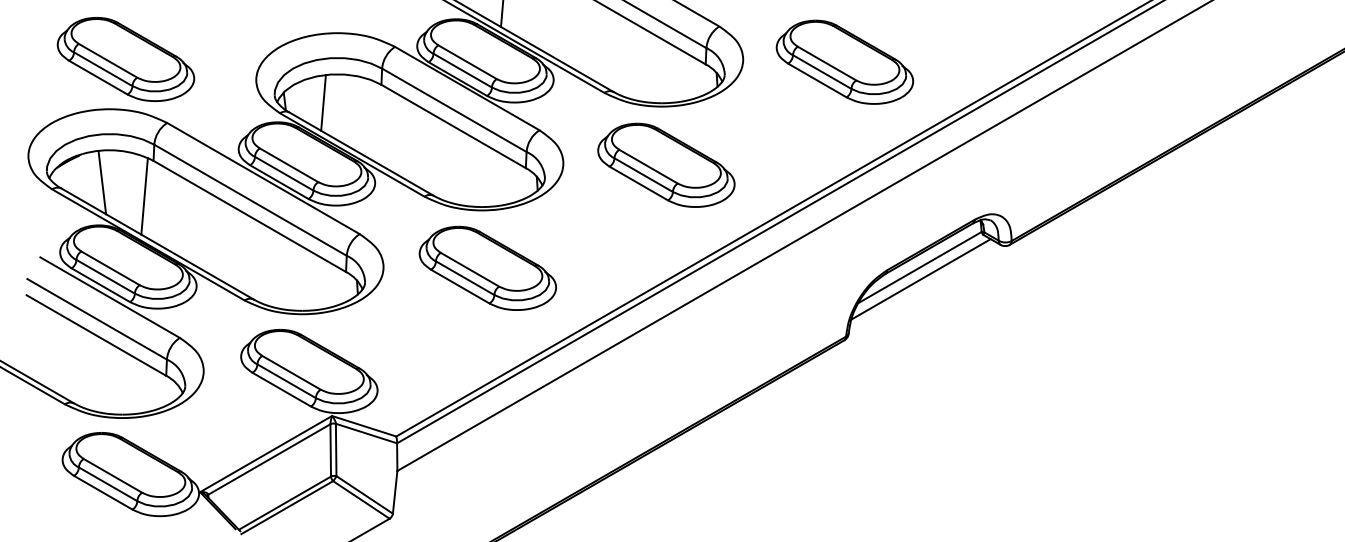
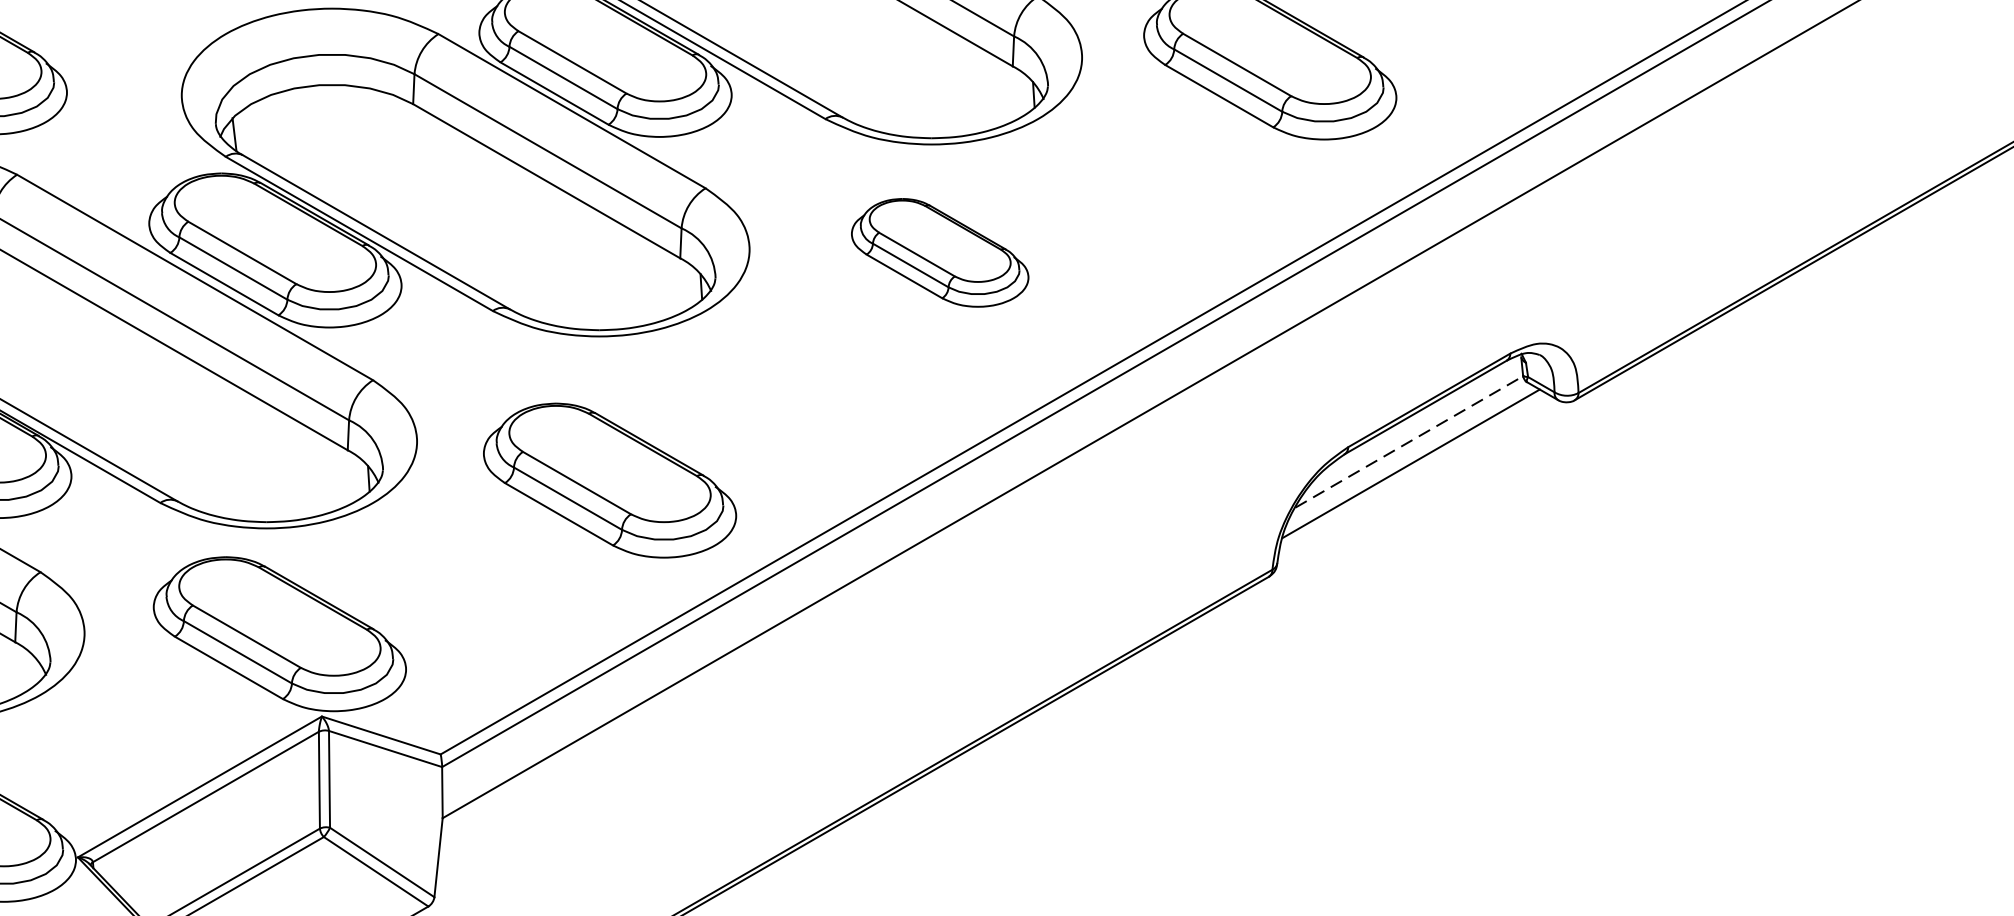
line: (323, 102) -> (306, 136), removed
part: (666, 164) -> (940, 251), size x0.7
part: (487, 267) -> (609, 478), moved
line: (920, 267) -> (1409, 441), solid -> dashed

